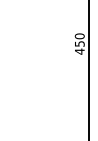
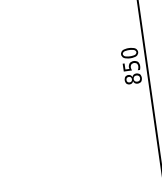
text: (79, 51) -> (132, 78), 450 -> 850

